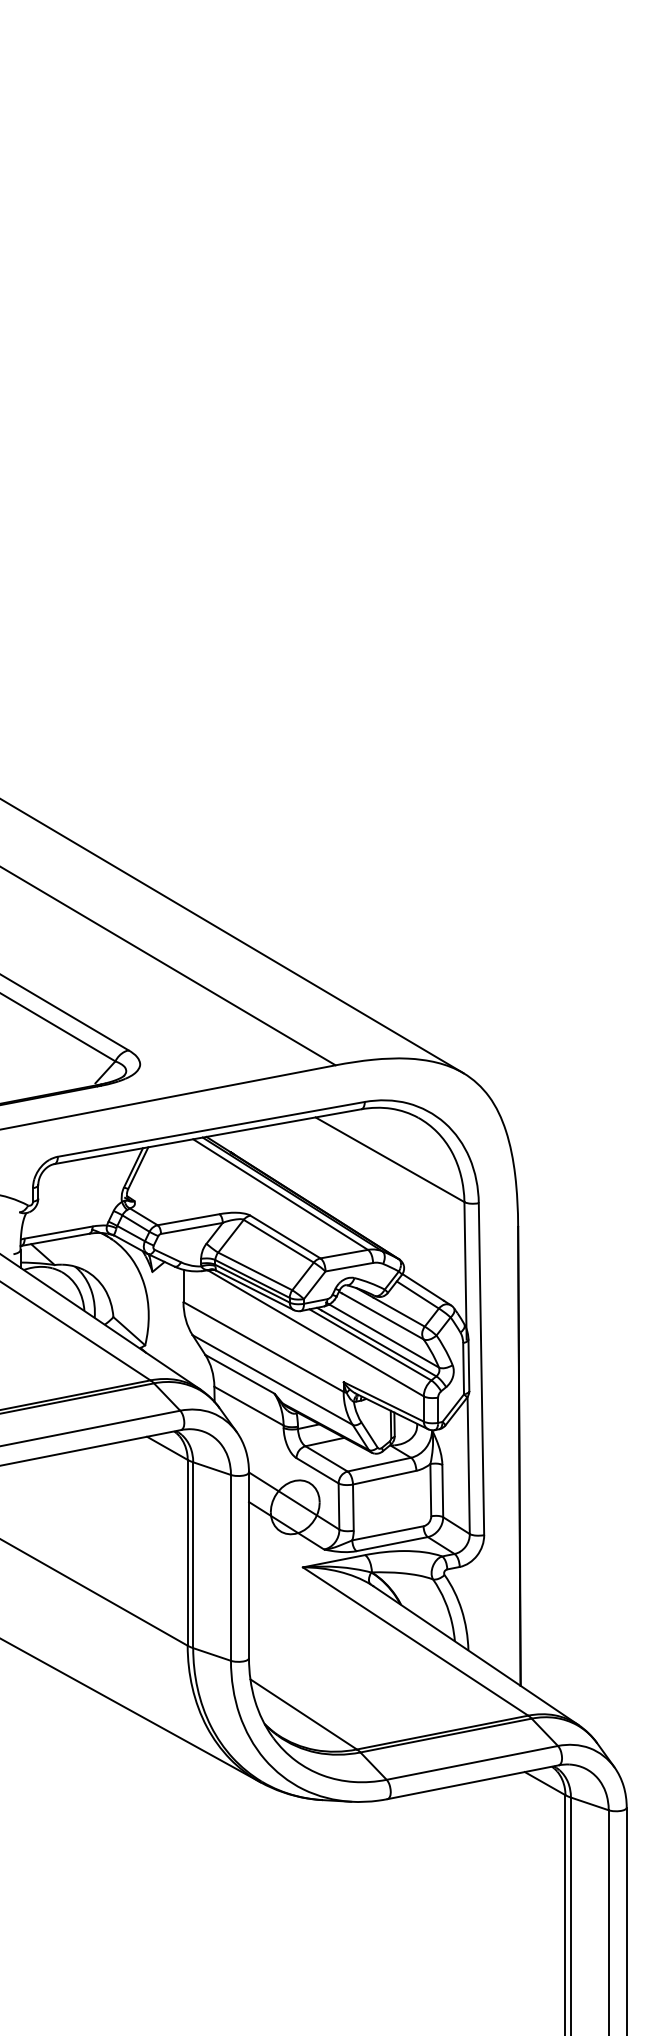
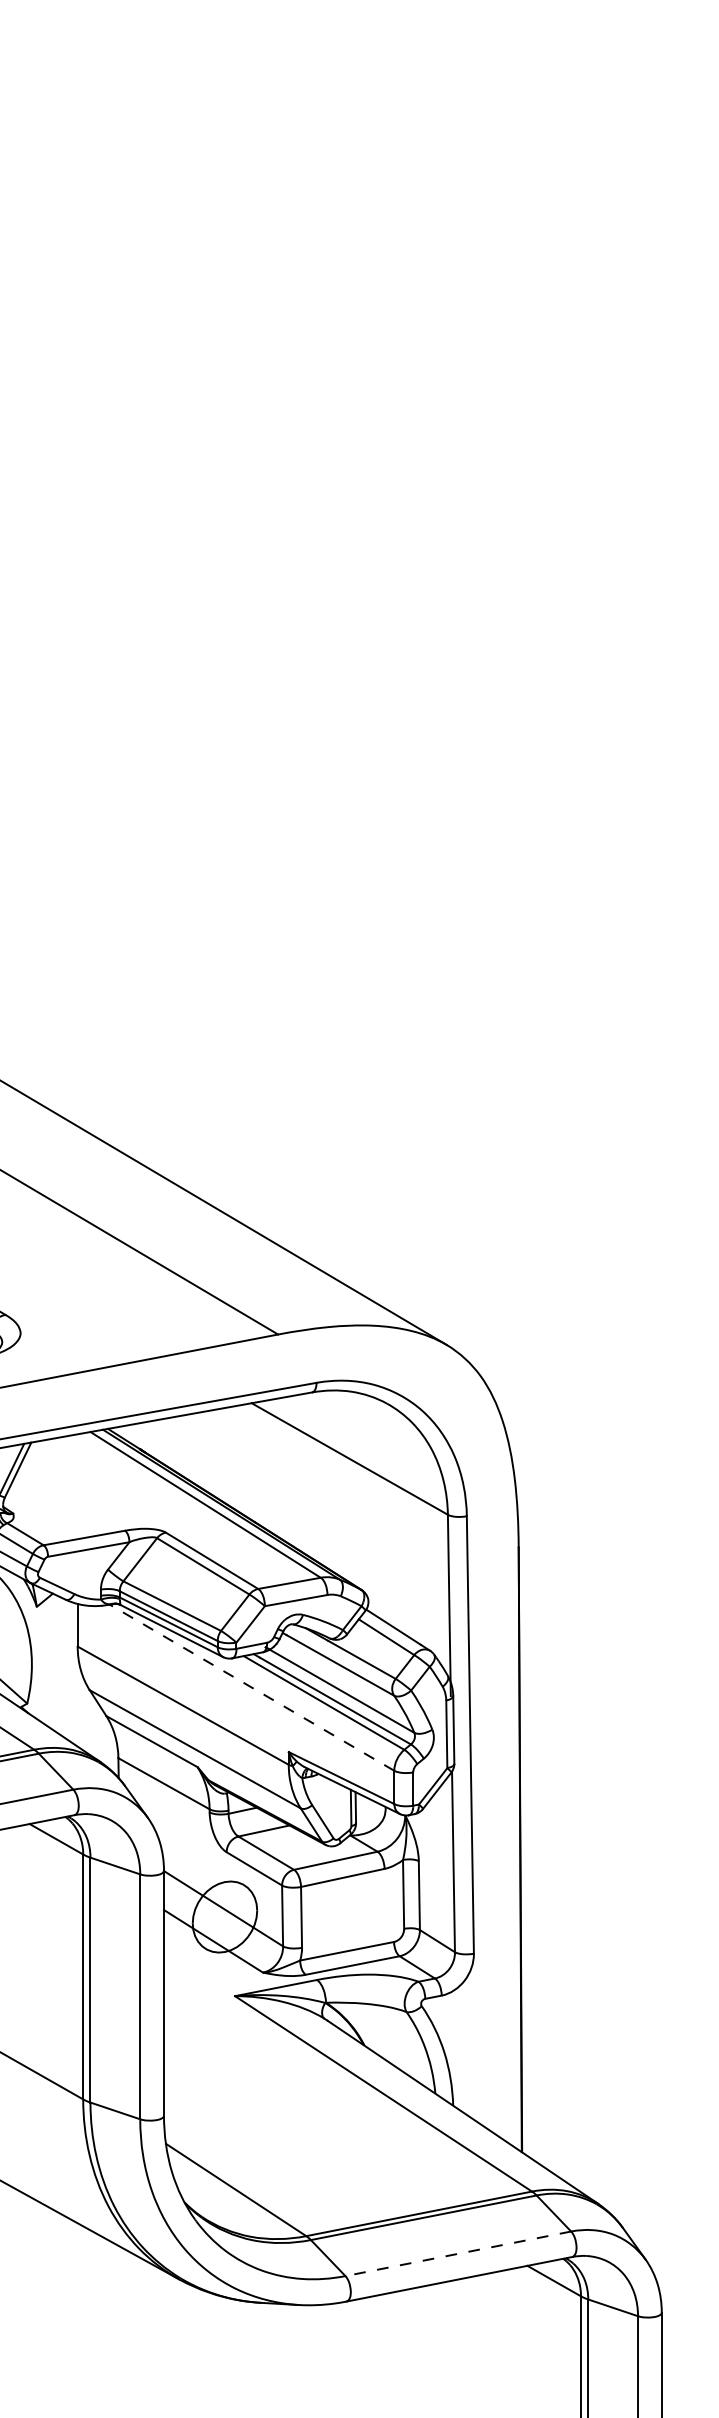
line: (315, 1333) -> (251, 1687), solid -> dashed
line: (471, 1763) -> (457, 2254), solid -> dashed

